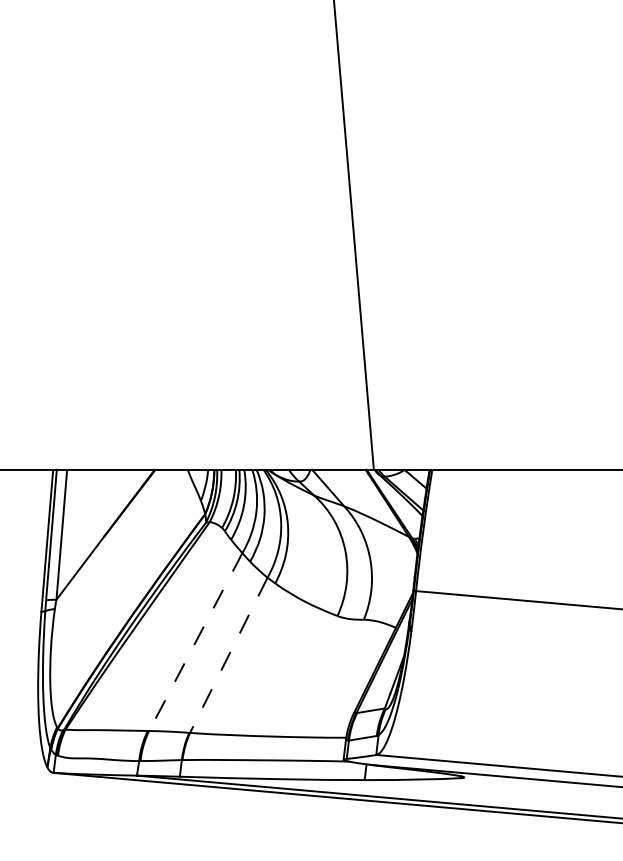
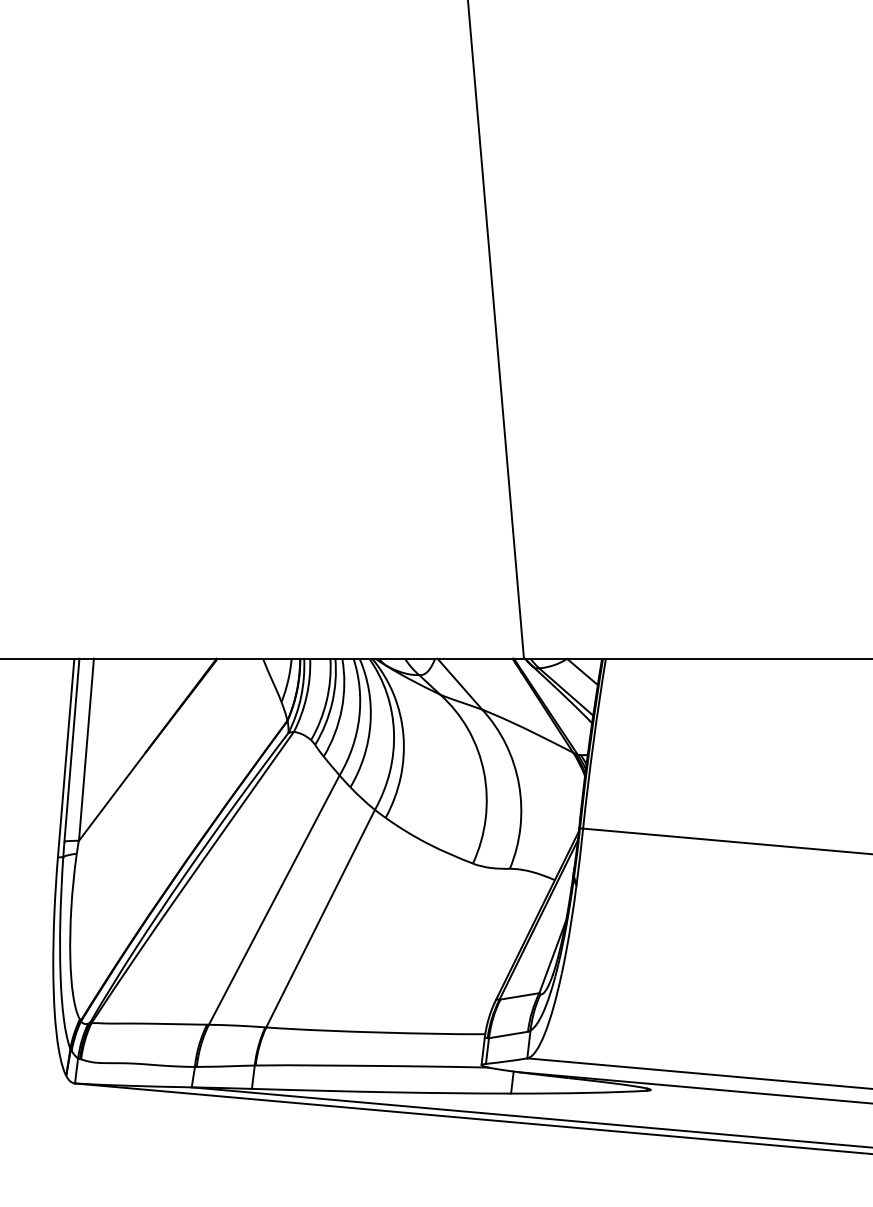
line: (195, 642) -> (273, 900), dashed -> solid
line: (228, 655) -> (320, 918), dashed -> solid

